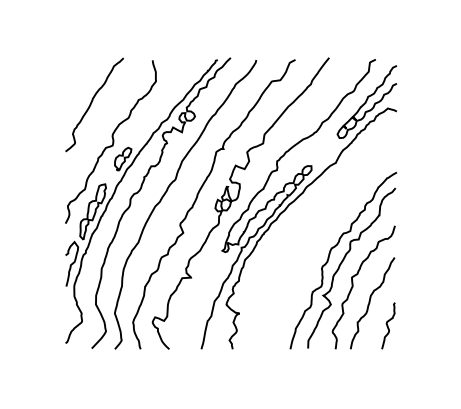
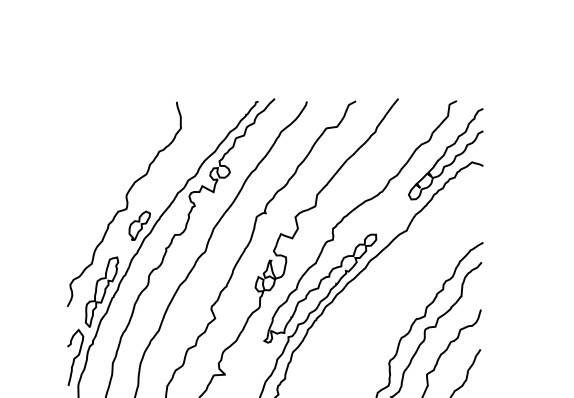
curve: (92, 102) -> (101, 154), removed

